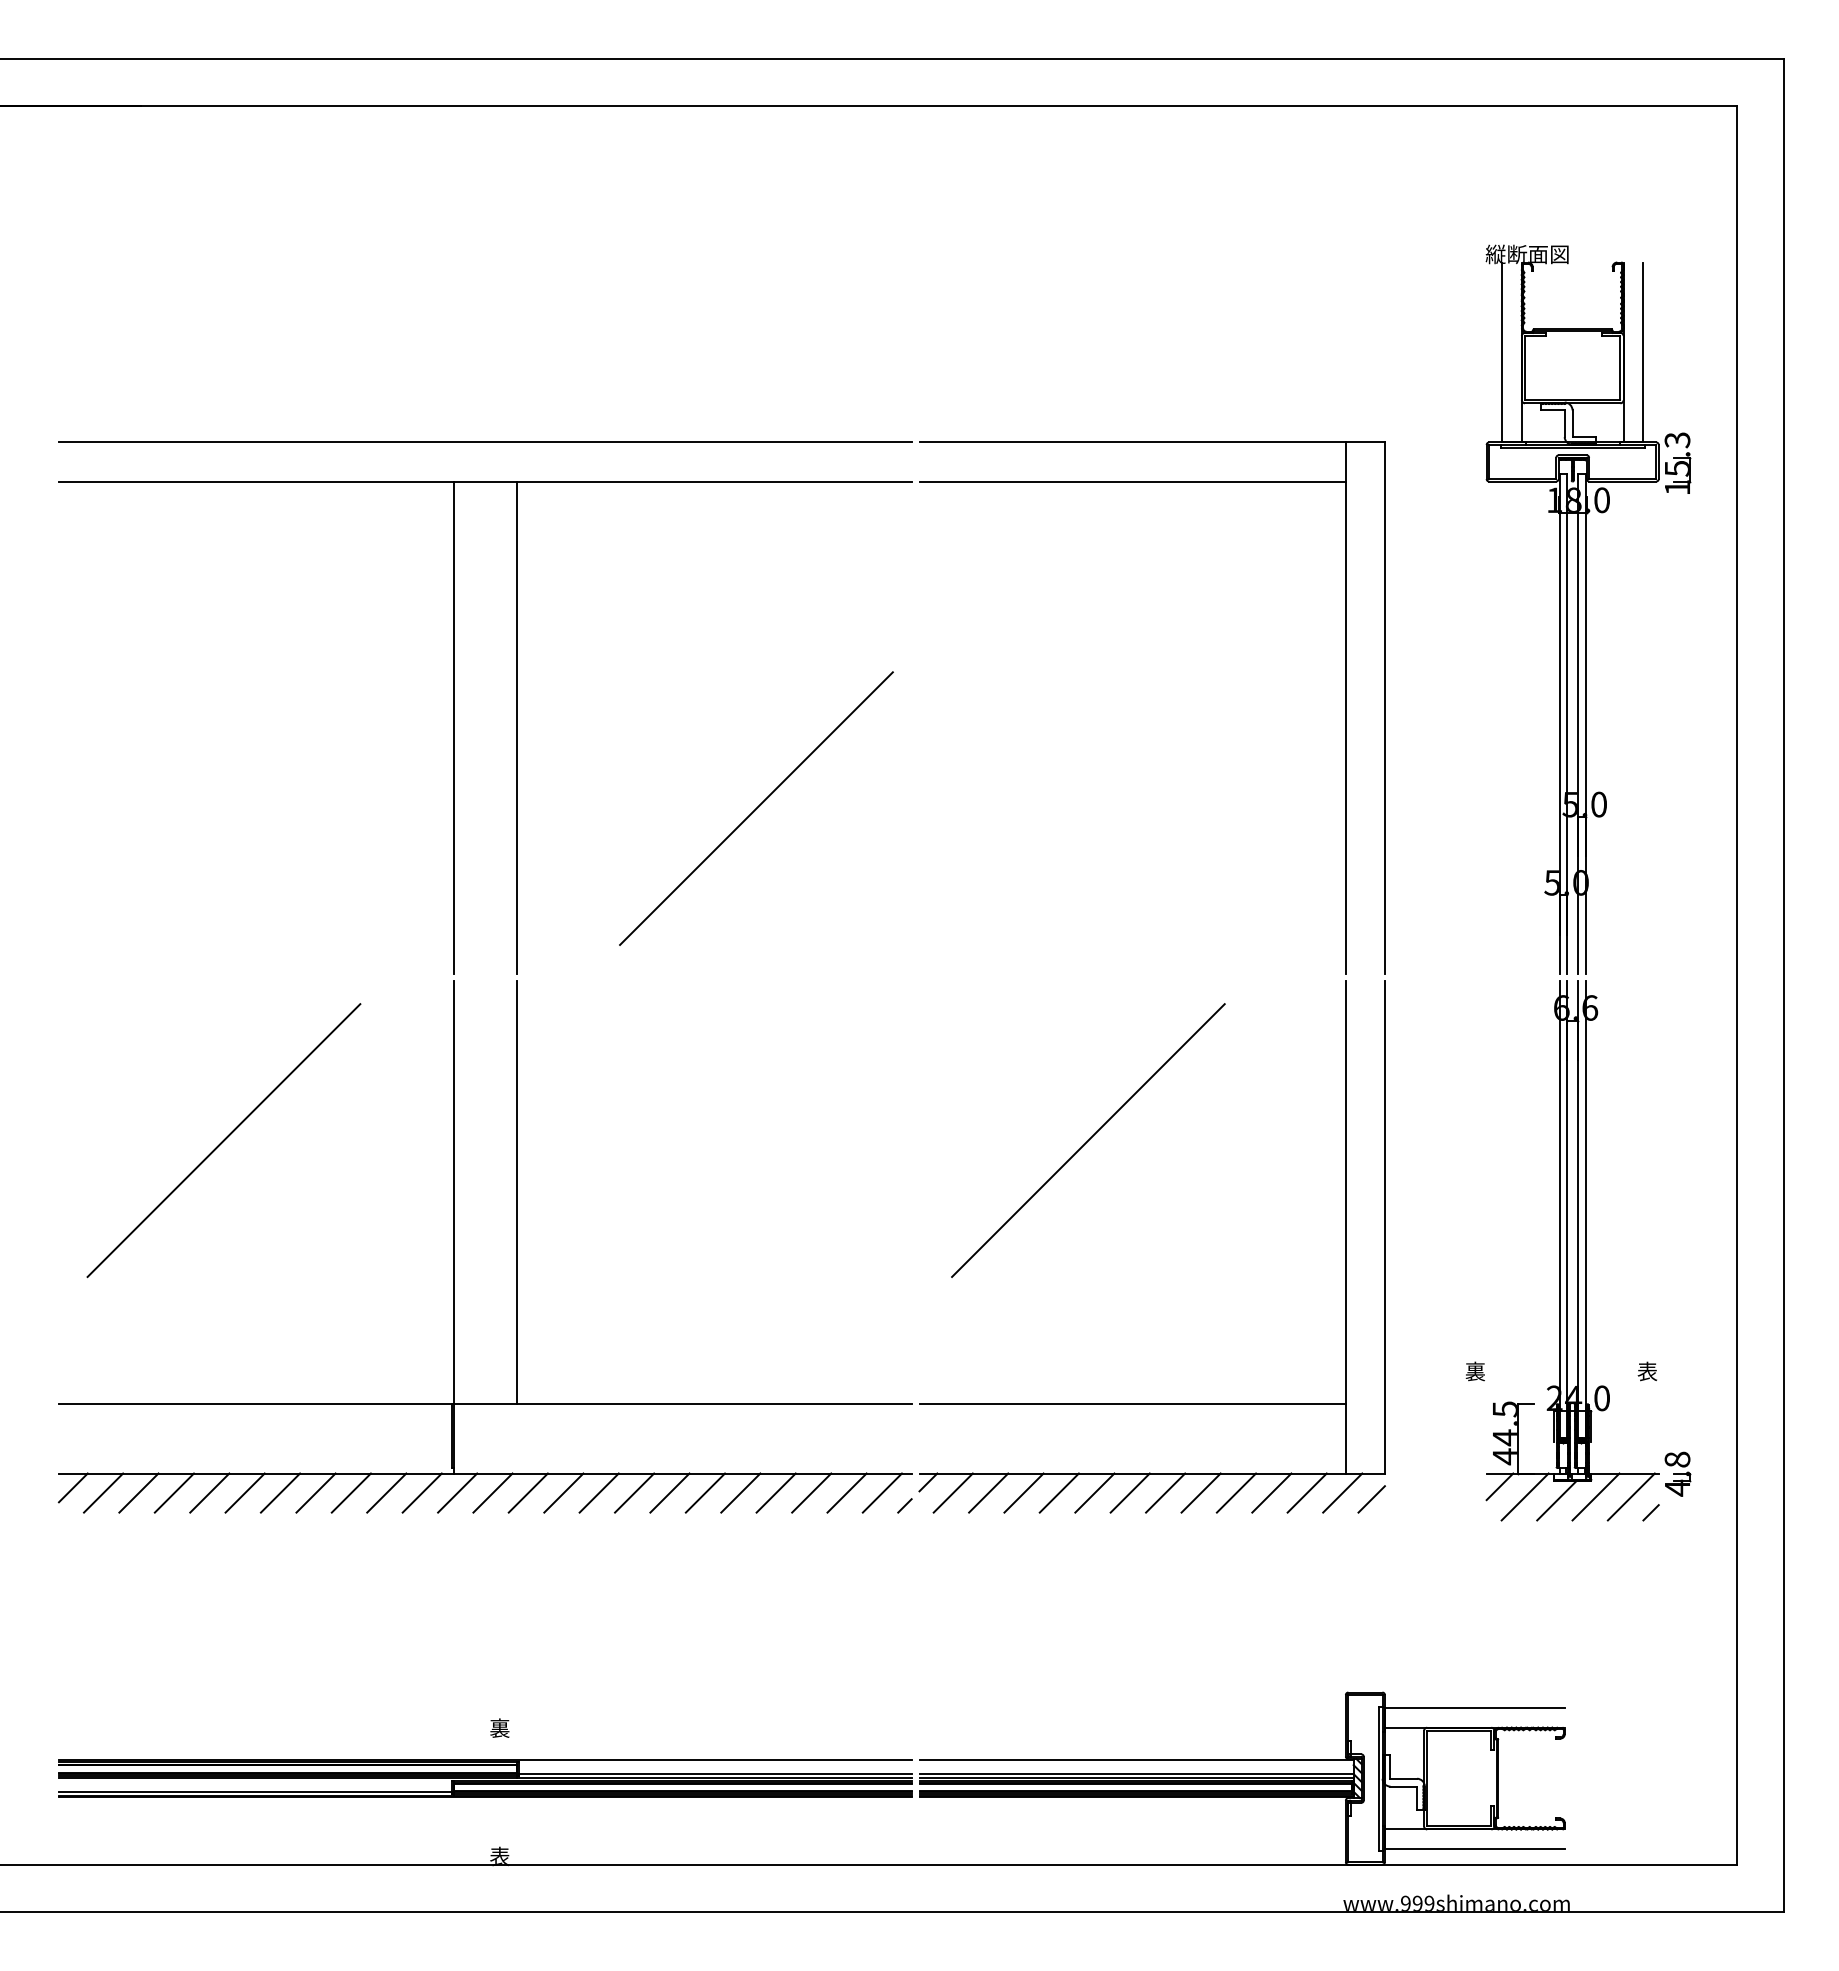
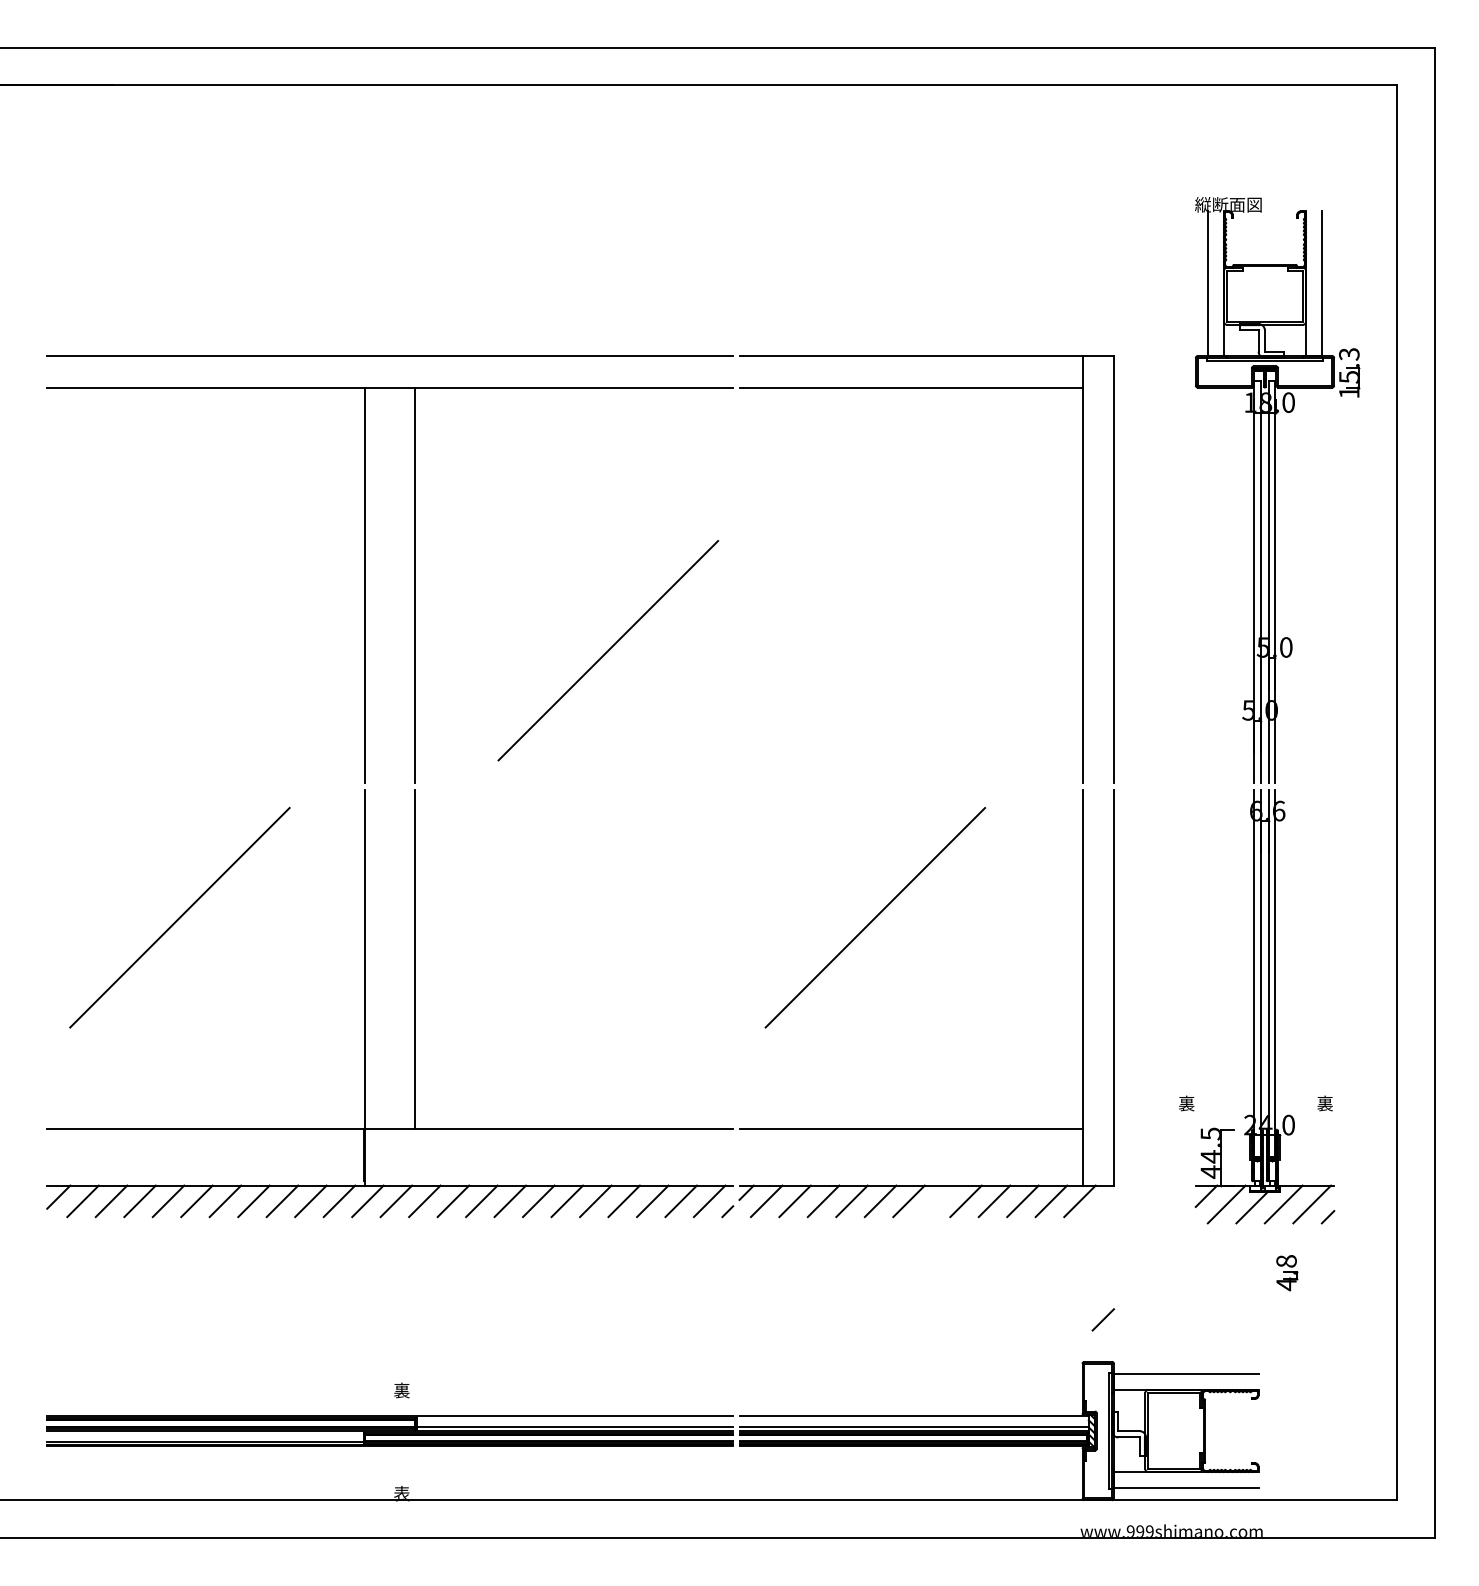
text: (1647, 1372) -> (1325, 1104), 表 -> 裏
part: (1677, 1473) -> (1286, 1272), moved
line: (1165, 1492) -> (937, 1200), removed
line: (1371, 1499) -> (1103, 1319), moved

